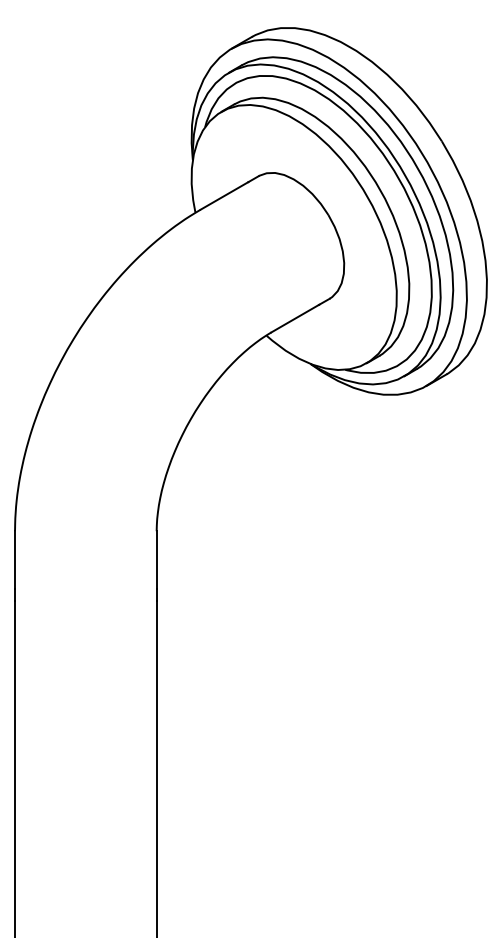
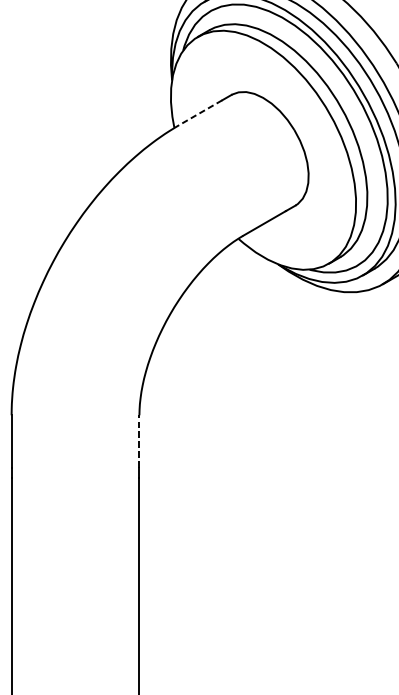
line: (224, 196) -> (200, 113), solid -> dashed
line: (156, 560) -> (139, 441), solid -> dashed

